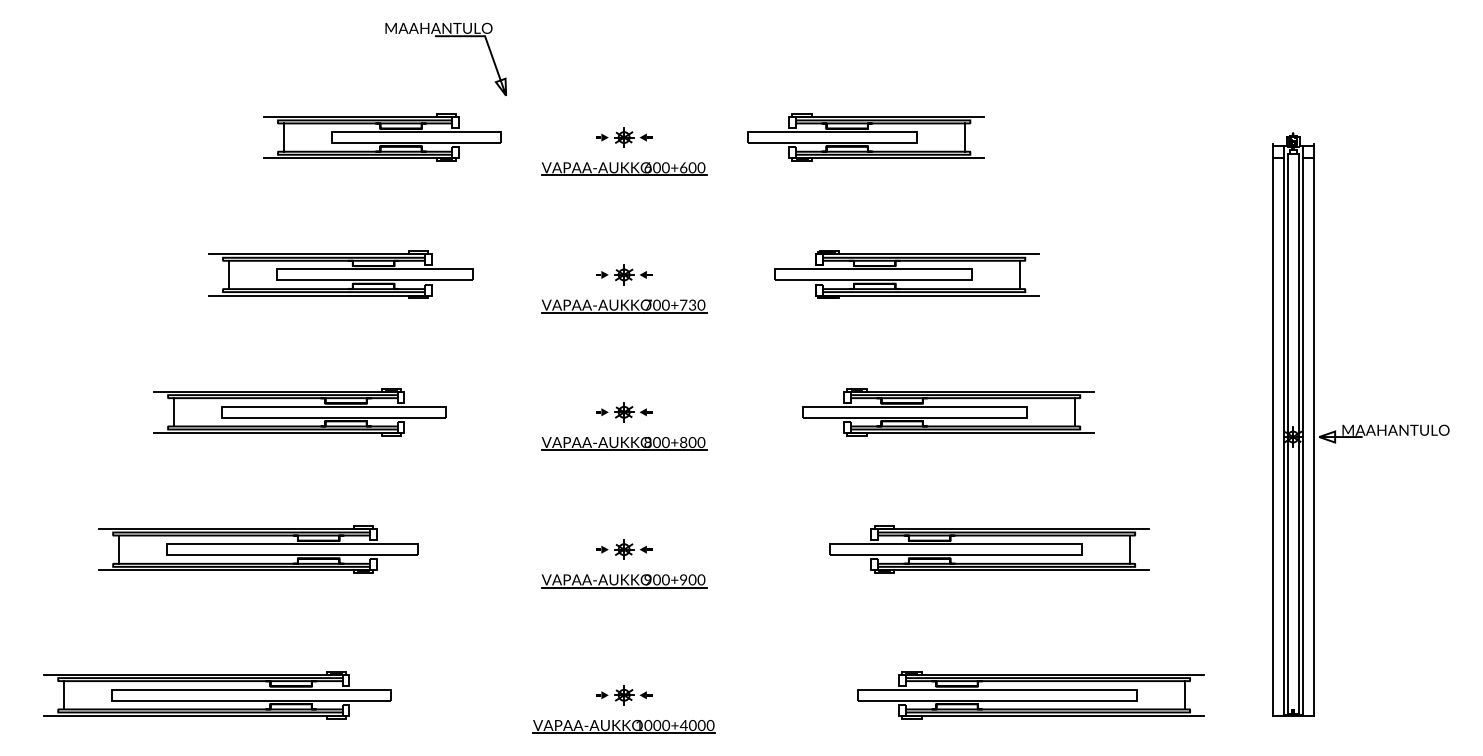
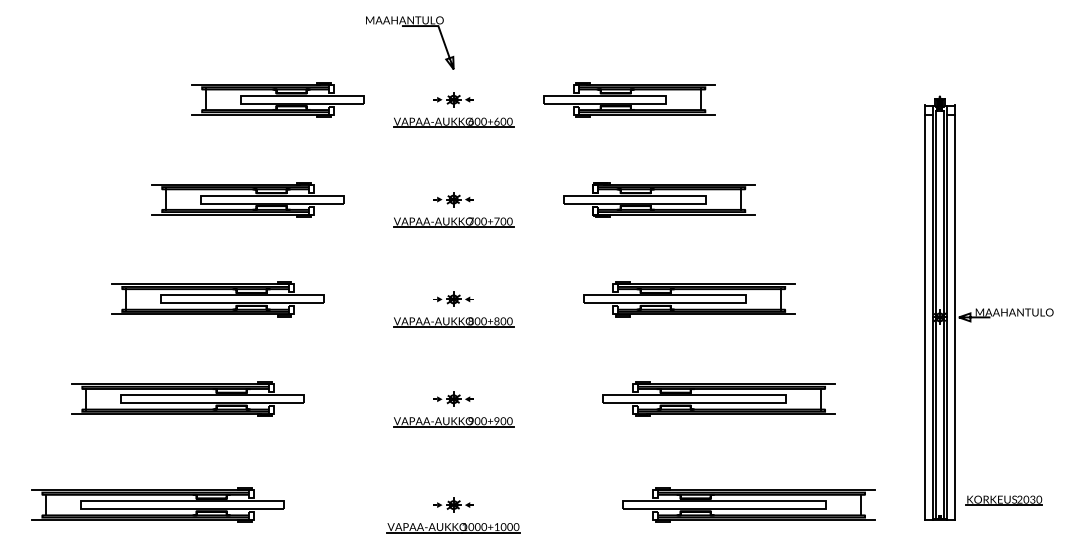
part: (445, 37) -> (409, 27), moved
text: (692, 305) -> (503, 221), 700+730 -> 700+700
part: (1380, 689) -> (1003, 500), added
text: (683, 725) -> (496, 527), 1000+4000 -> 1000+1000

